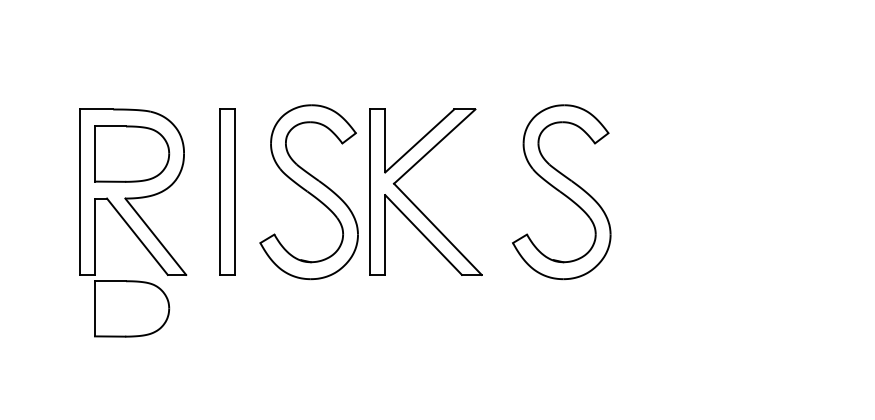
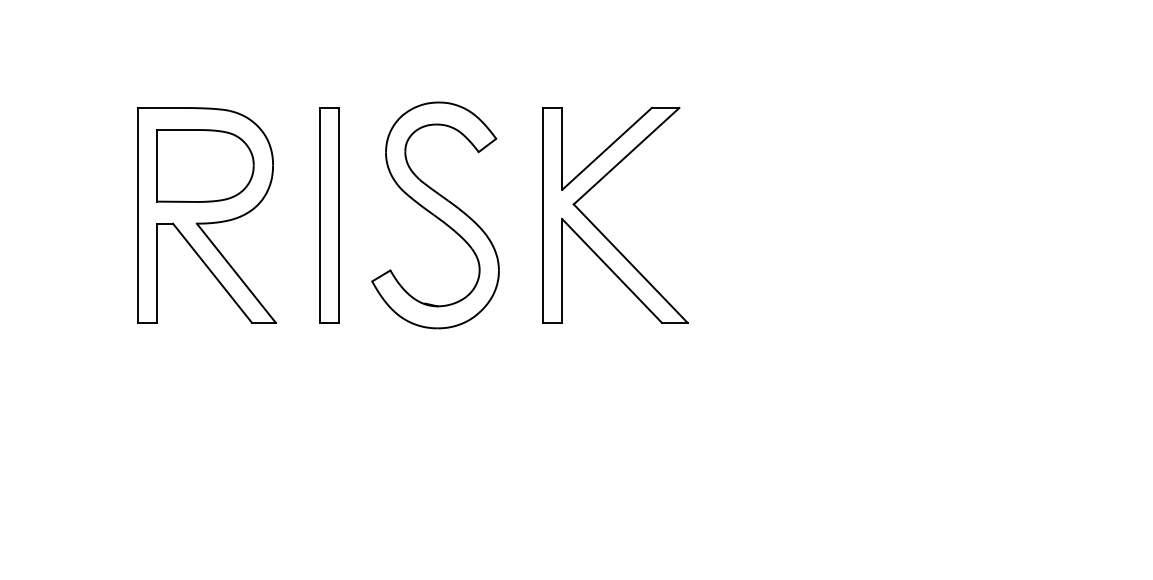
part: (561, 192) -> (763, 215), removed
part: (413, 203) -> (599, 229), moved
part: (132, 308) -> (205, 366), removed

